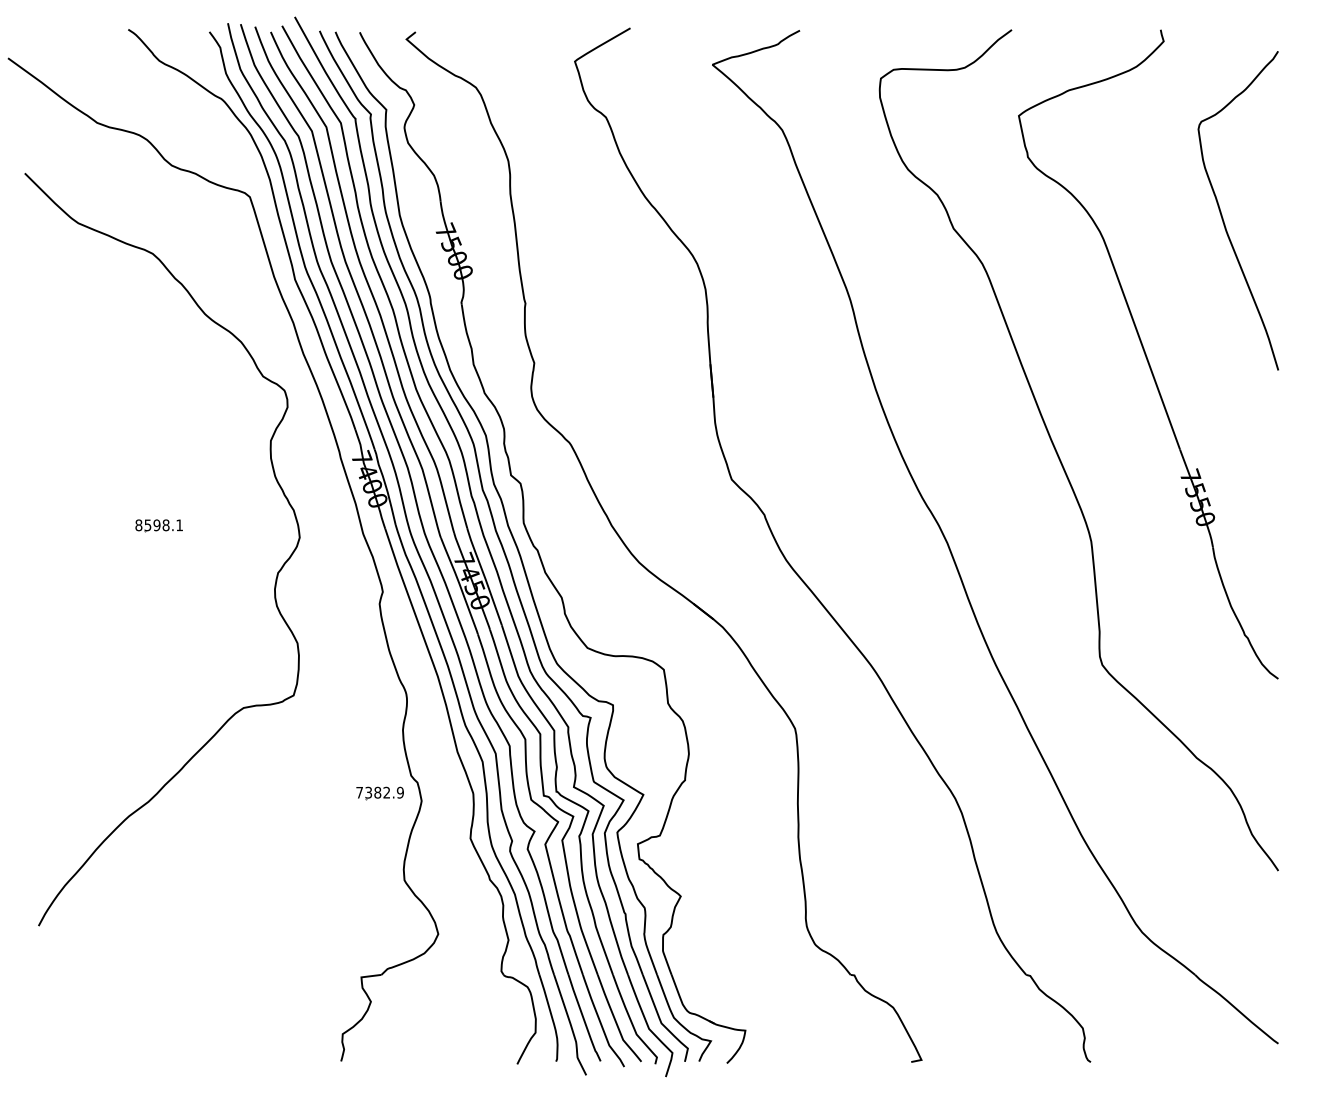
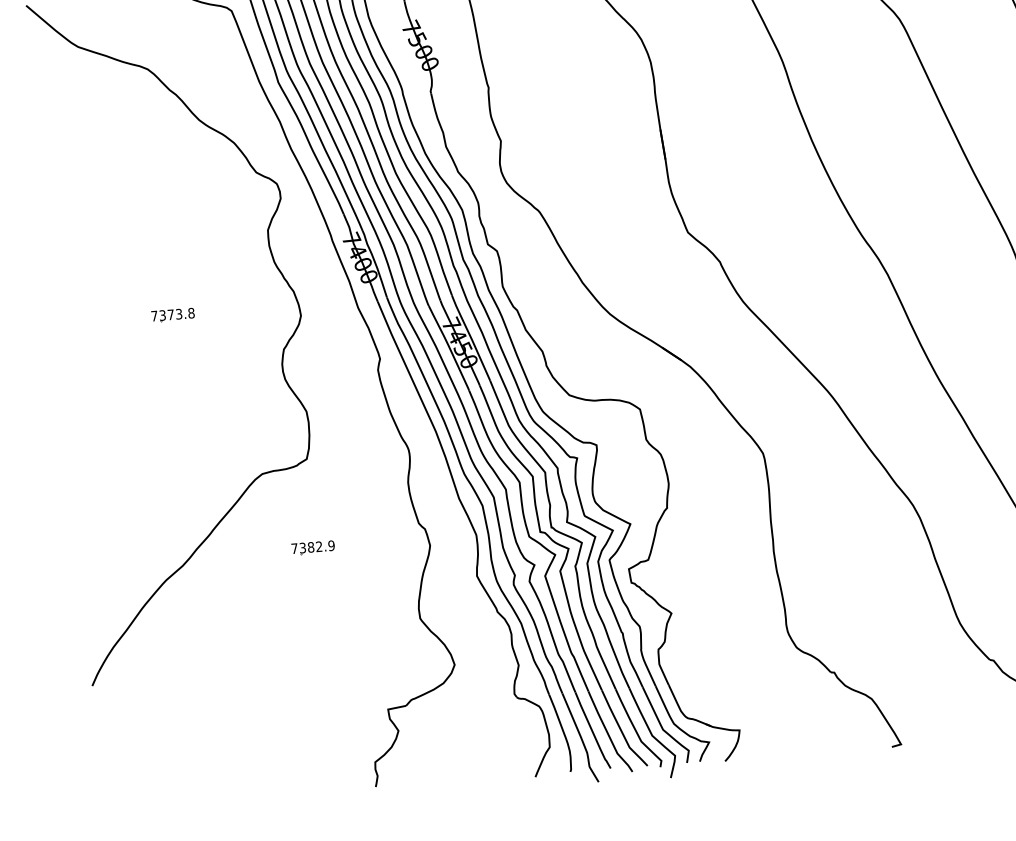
text: (159, 525) -> (173, 314), 8598.1 -> 7373.8
part: (379, 793) -> (312, 547), moved

